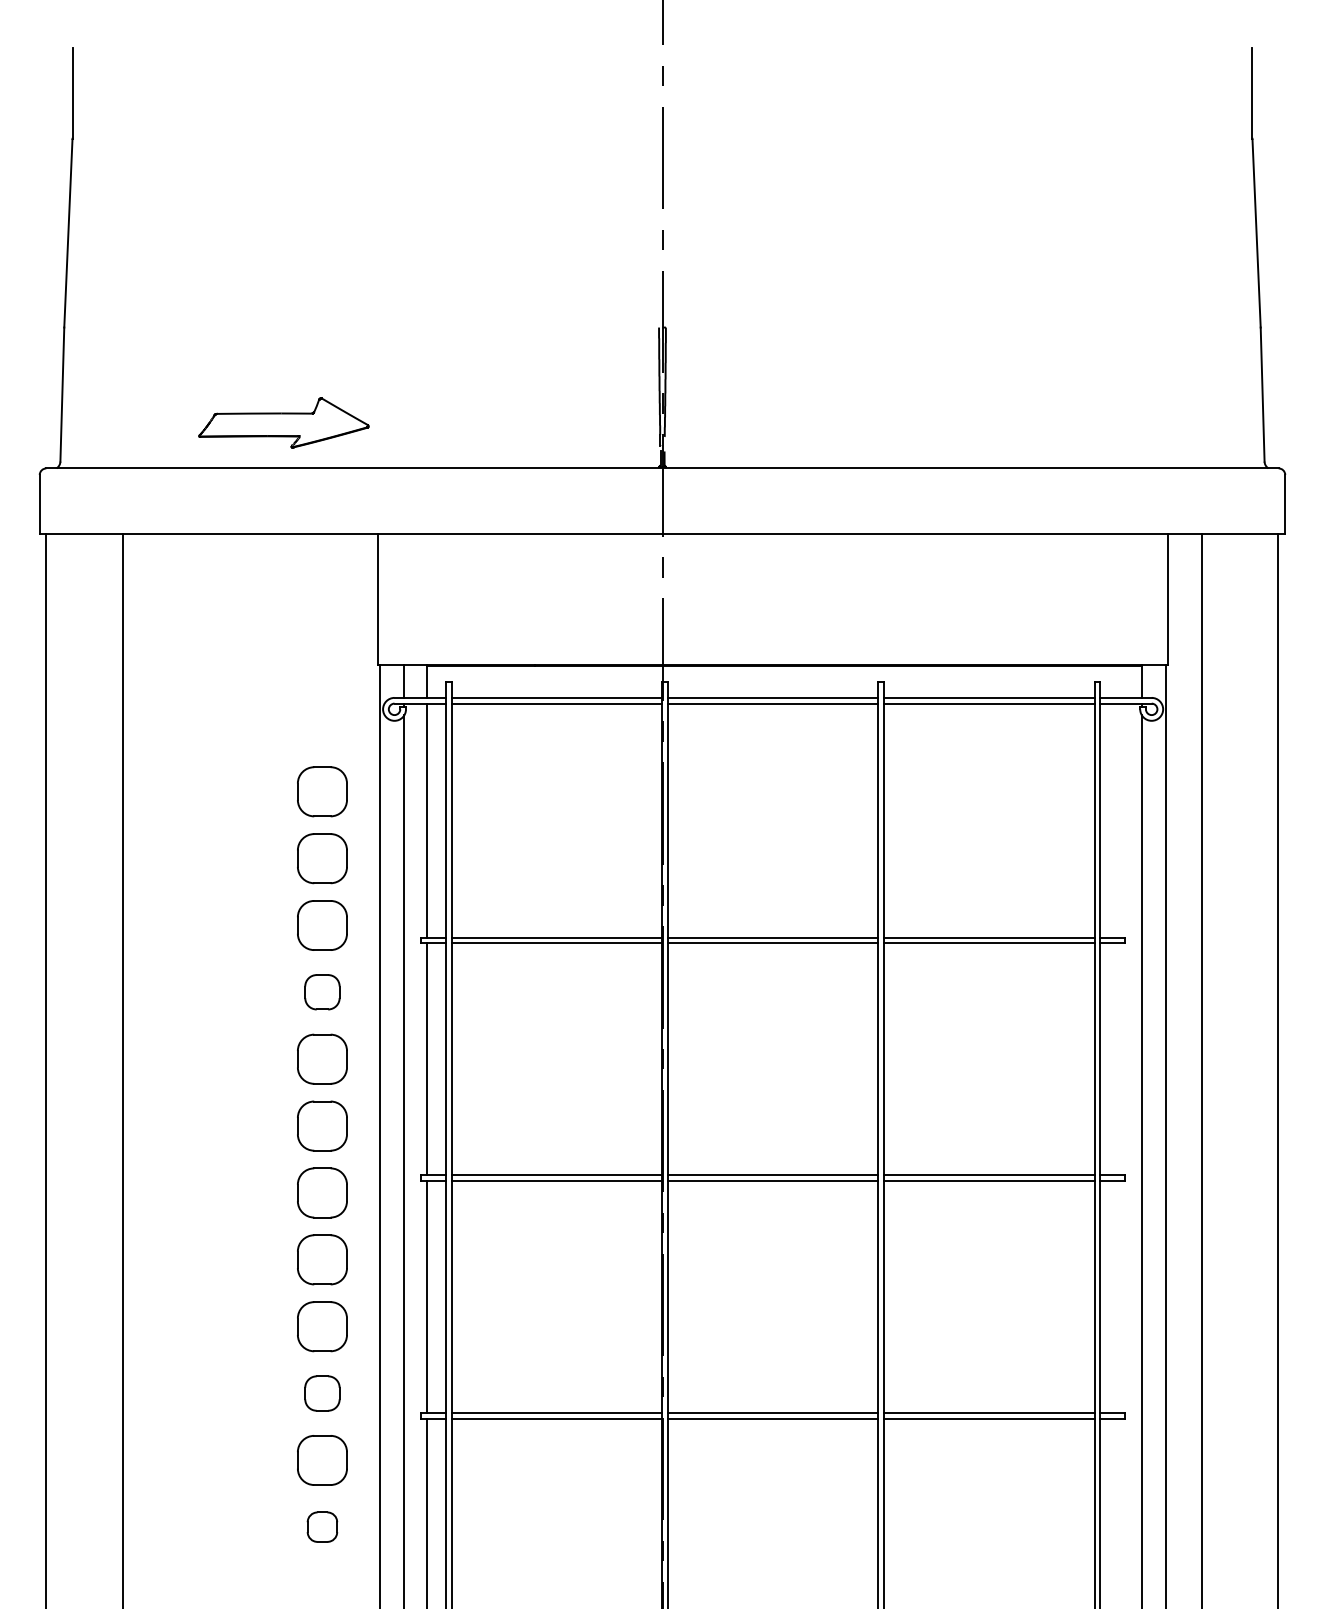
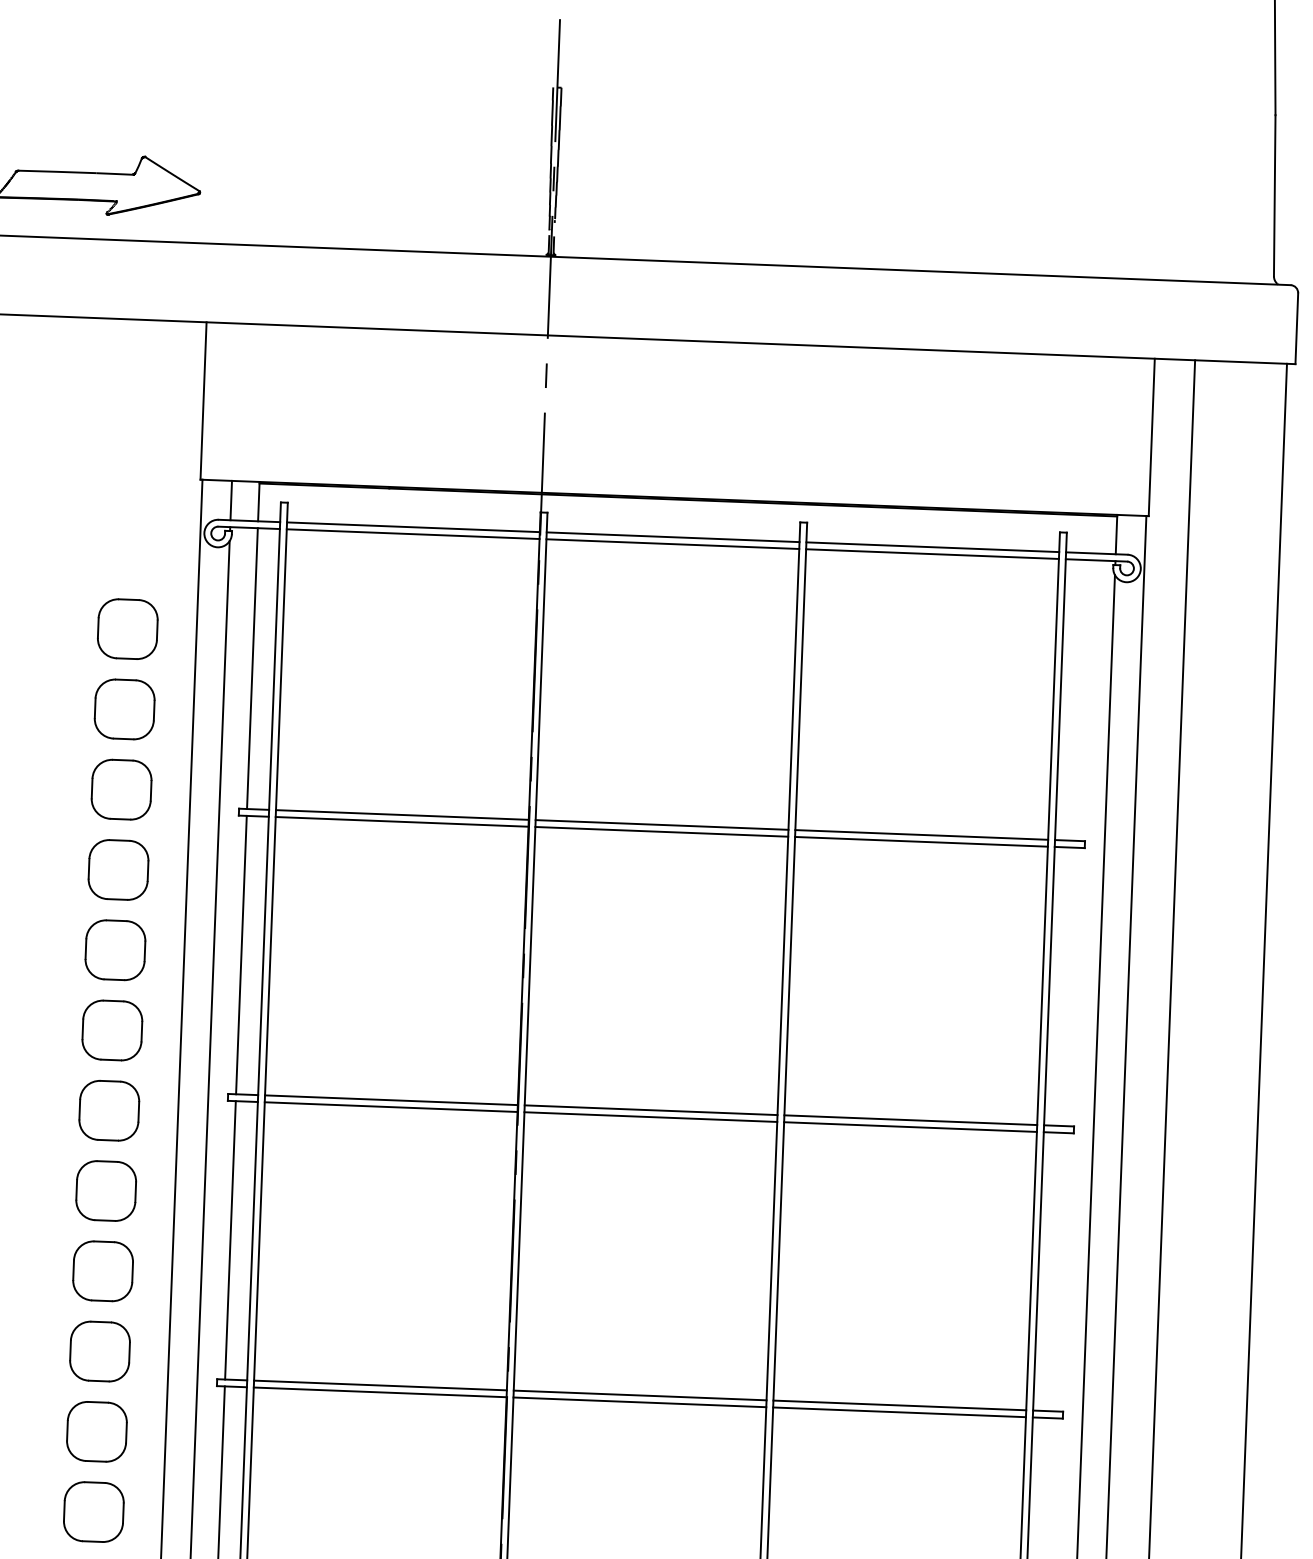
part: (322, 991) -> (118, 868), size x1.43
part: (322, 1393) -> (100, 1351), size x1.43
part: (322, 1526) -> (93, 1511), size x1.67

